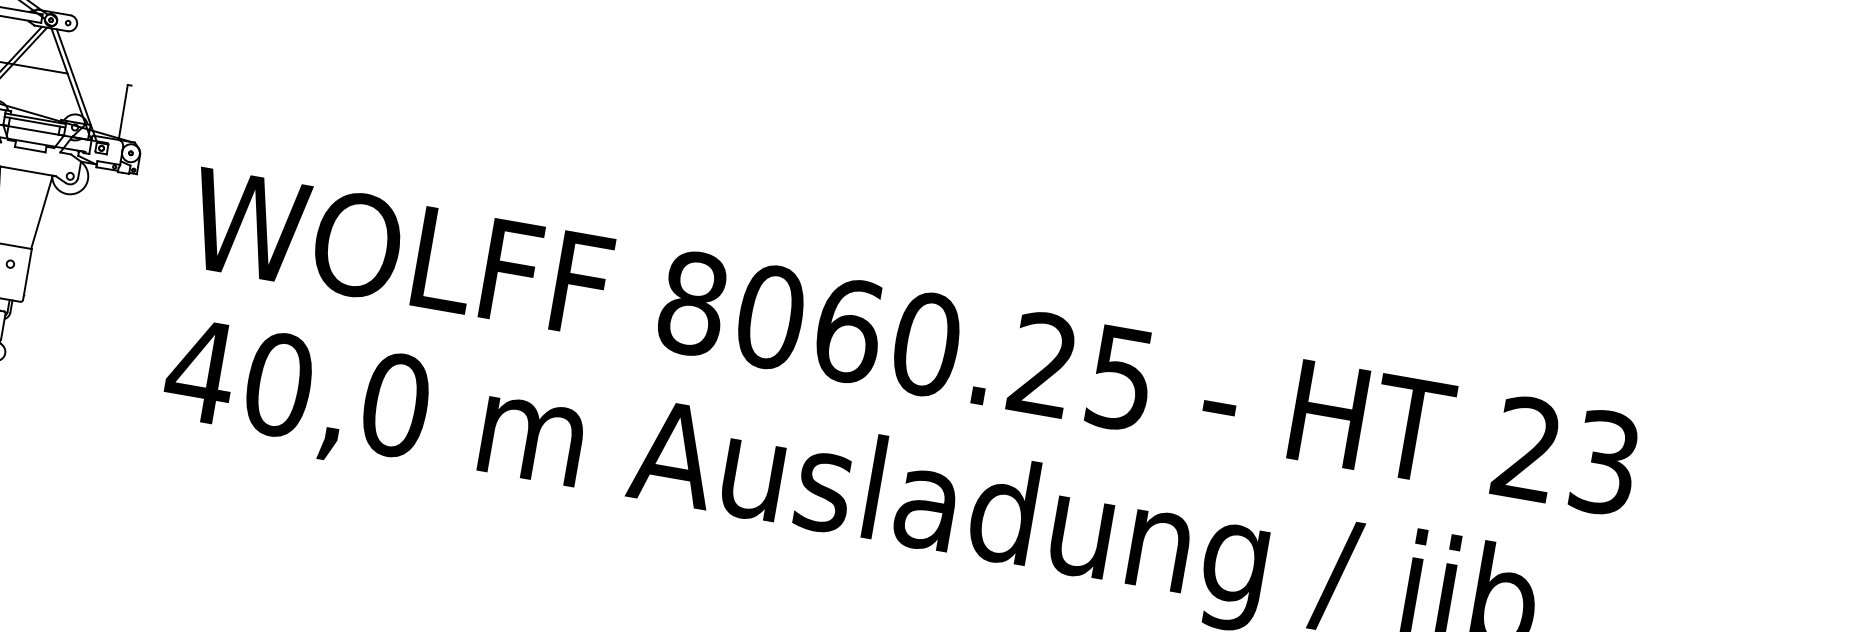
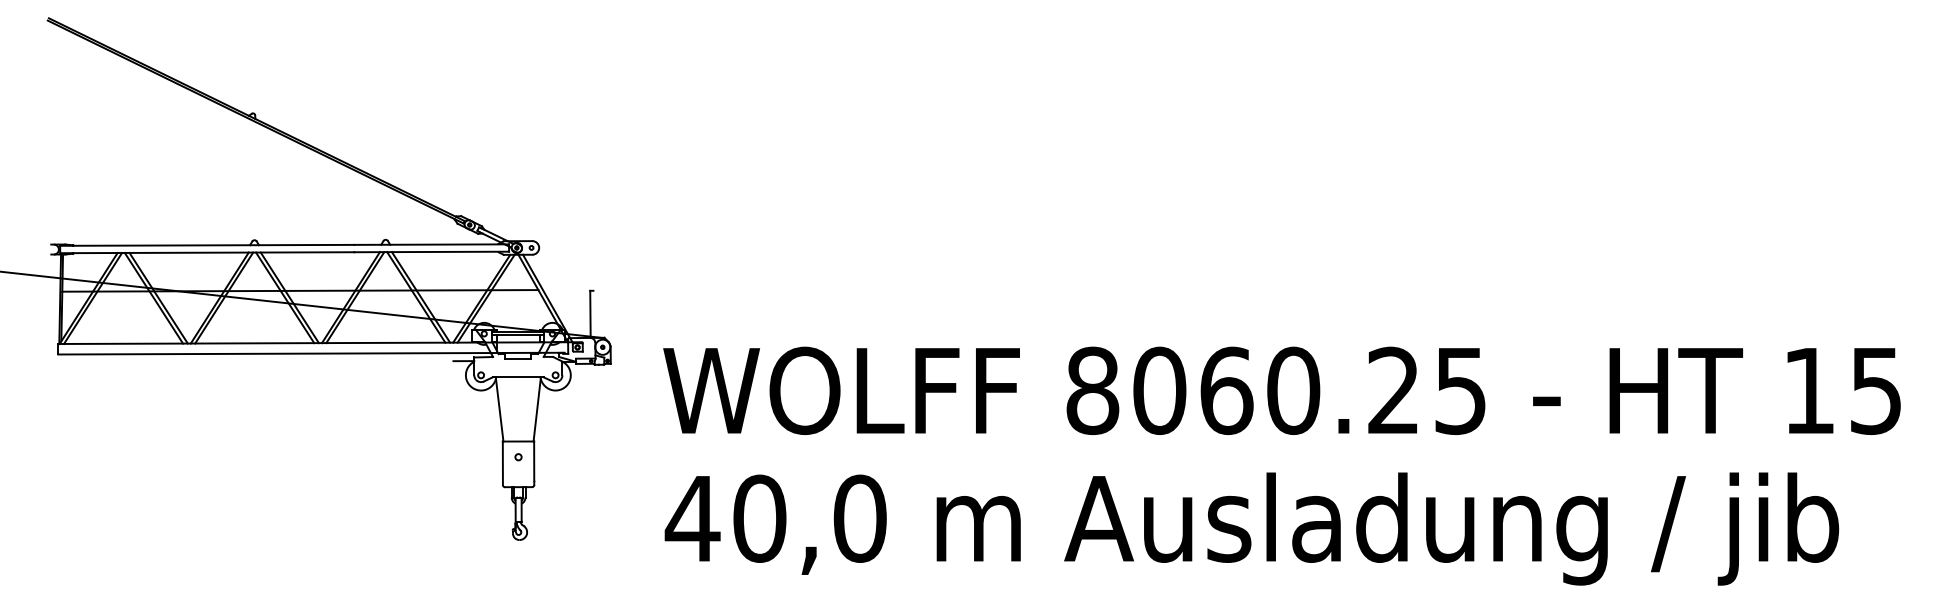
text: (1565, 455) -> (1842, 390), 23 -> 15

